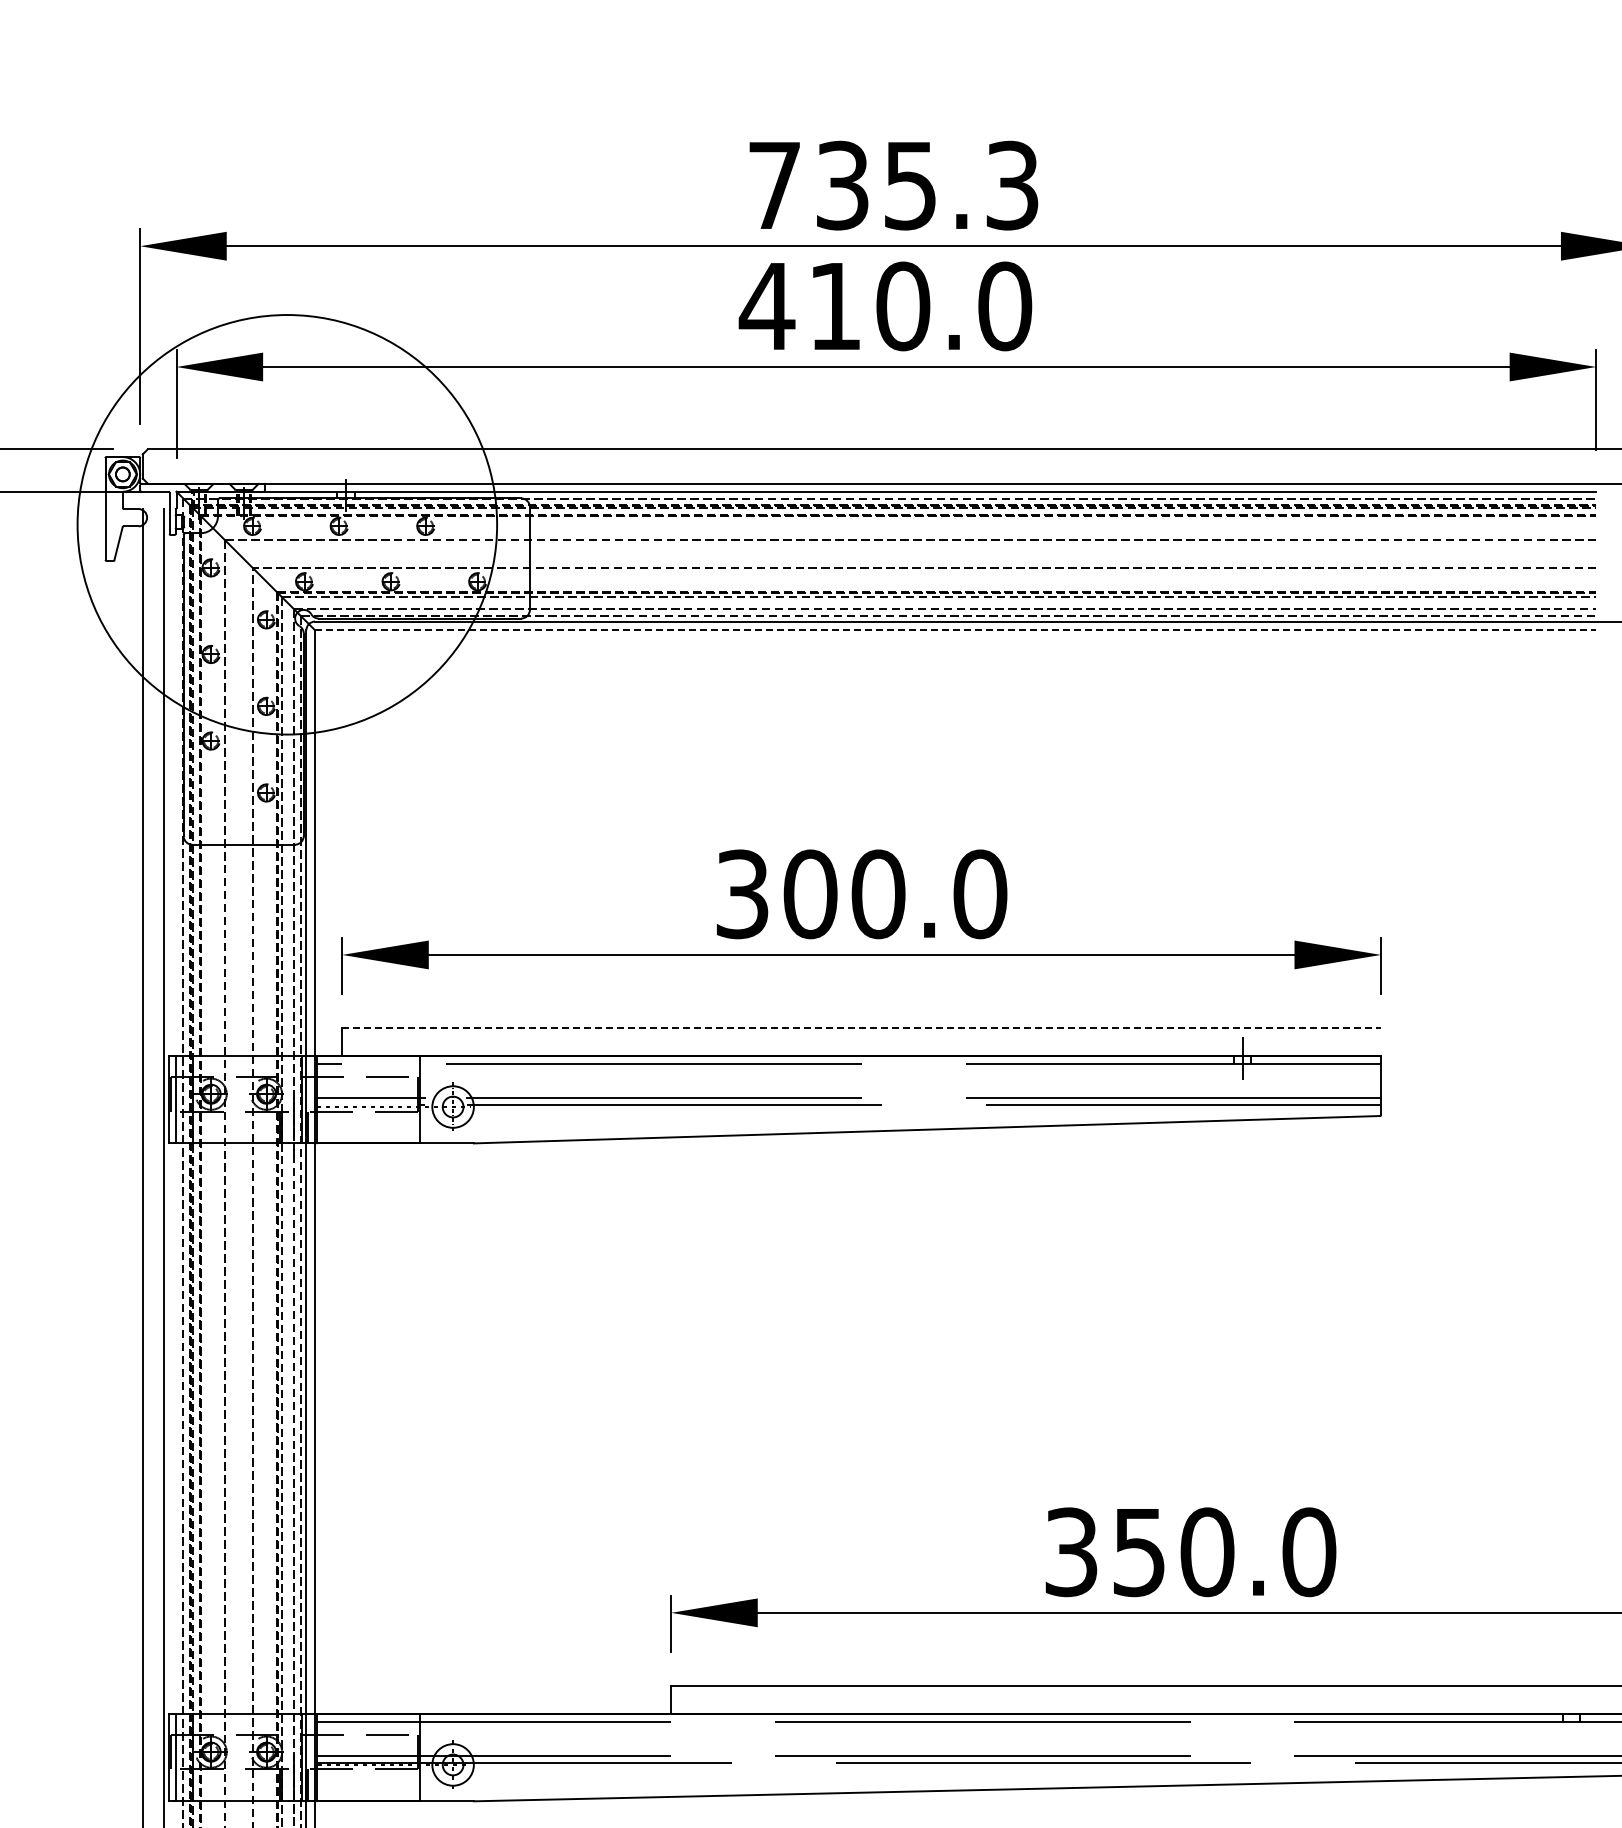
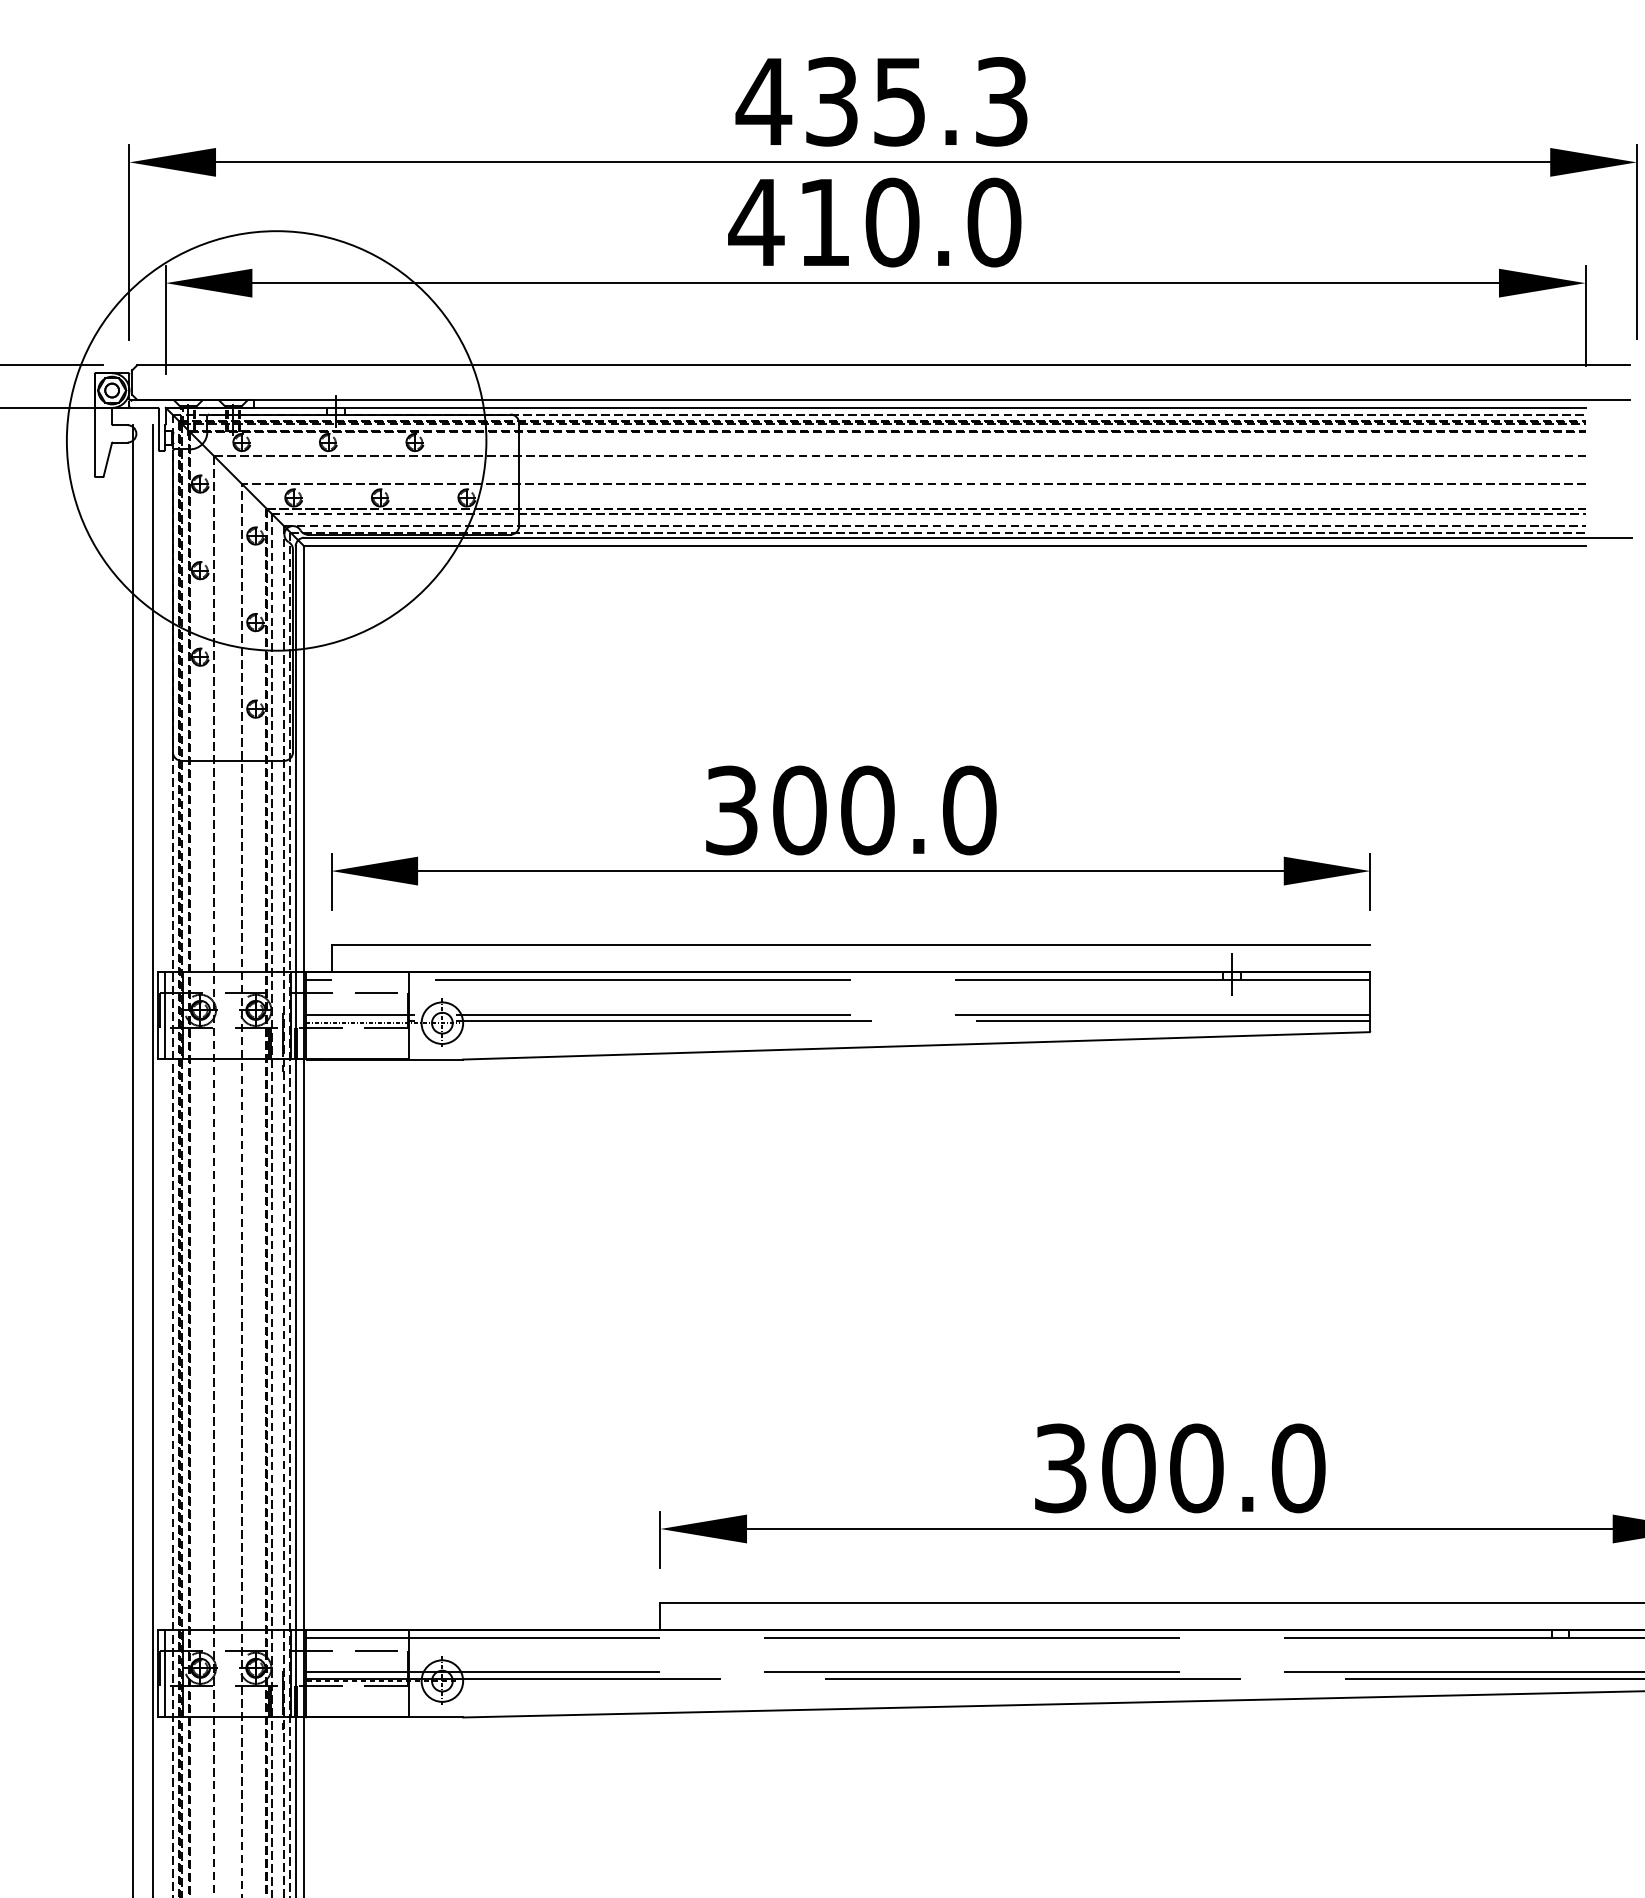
text: (774, 185) -> (763, 101), 735.3 -> 435.3
line: (955, 630) -> (944, 546), dashed -> solid
line: (862, 1028) -> (851, 944), dashed -> solid
text: (1139, 1552) -> (1128, 1468), 350.0 -> 300.0

